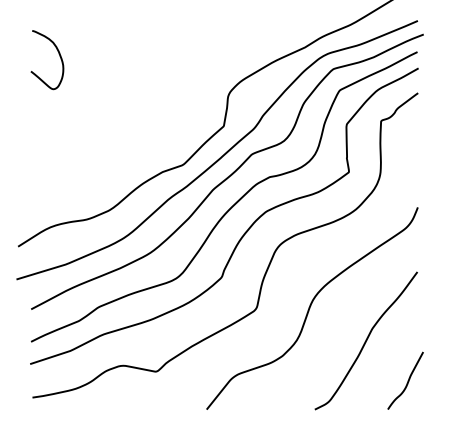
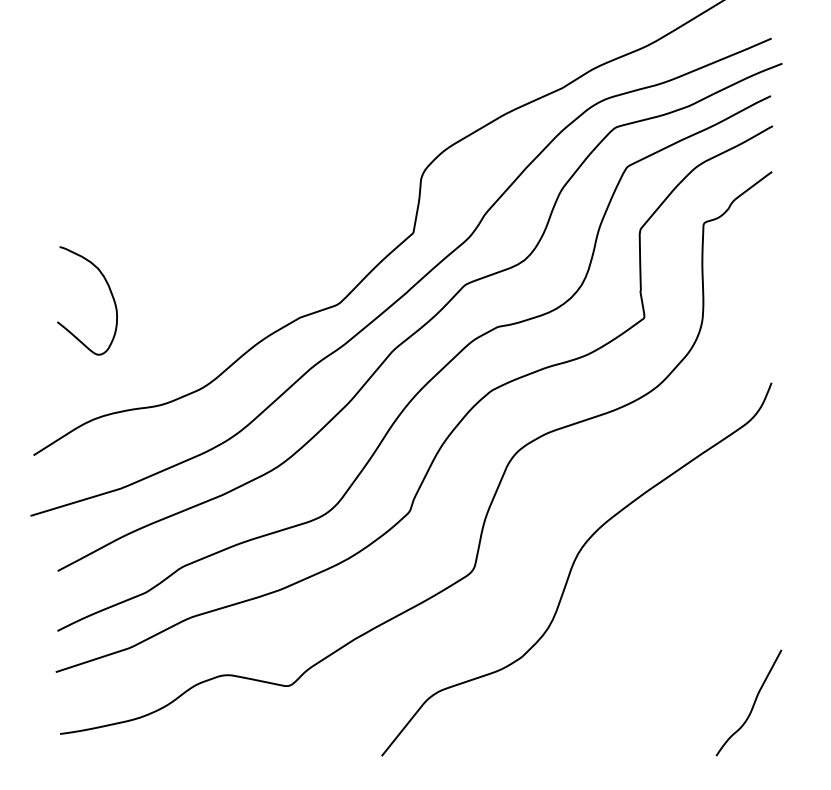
curve: (58, 54) -> (108, 290), moved
curve: (365, 340) -> (674, 628), removed

